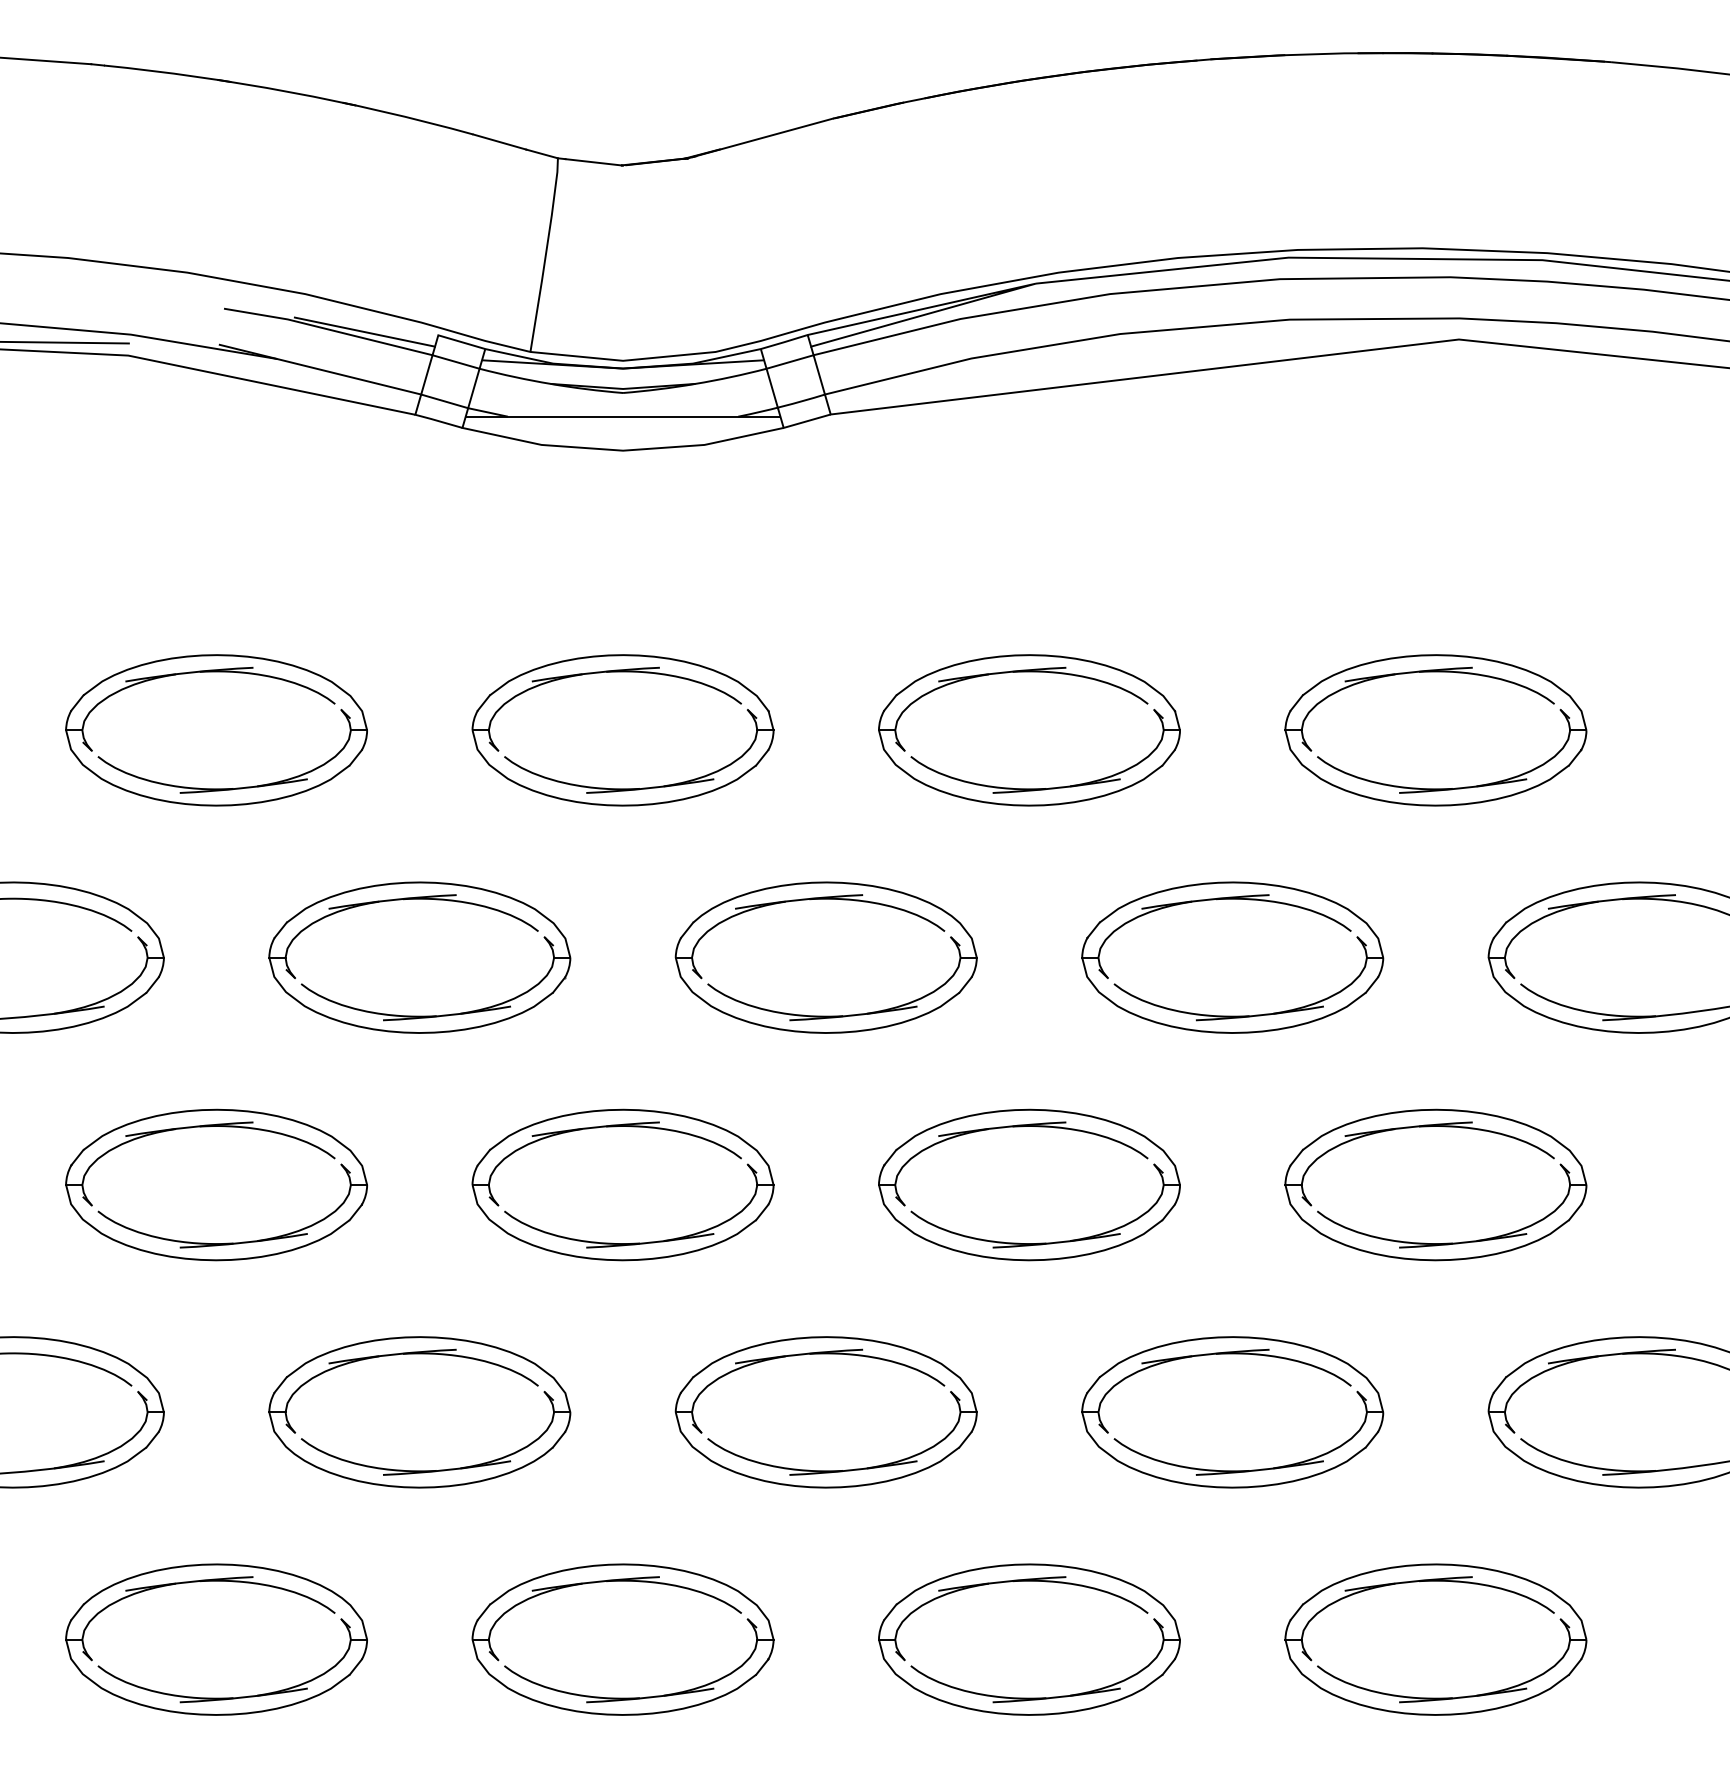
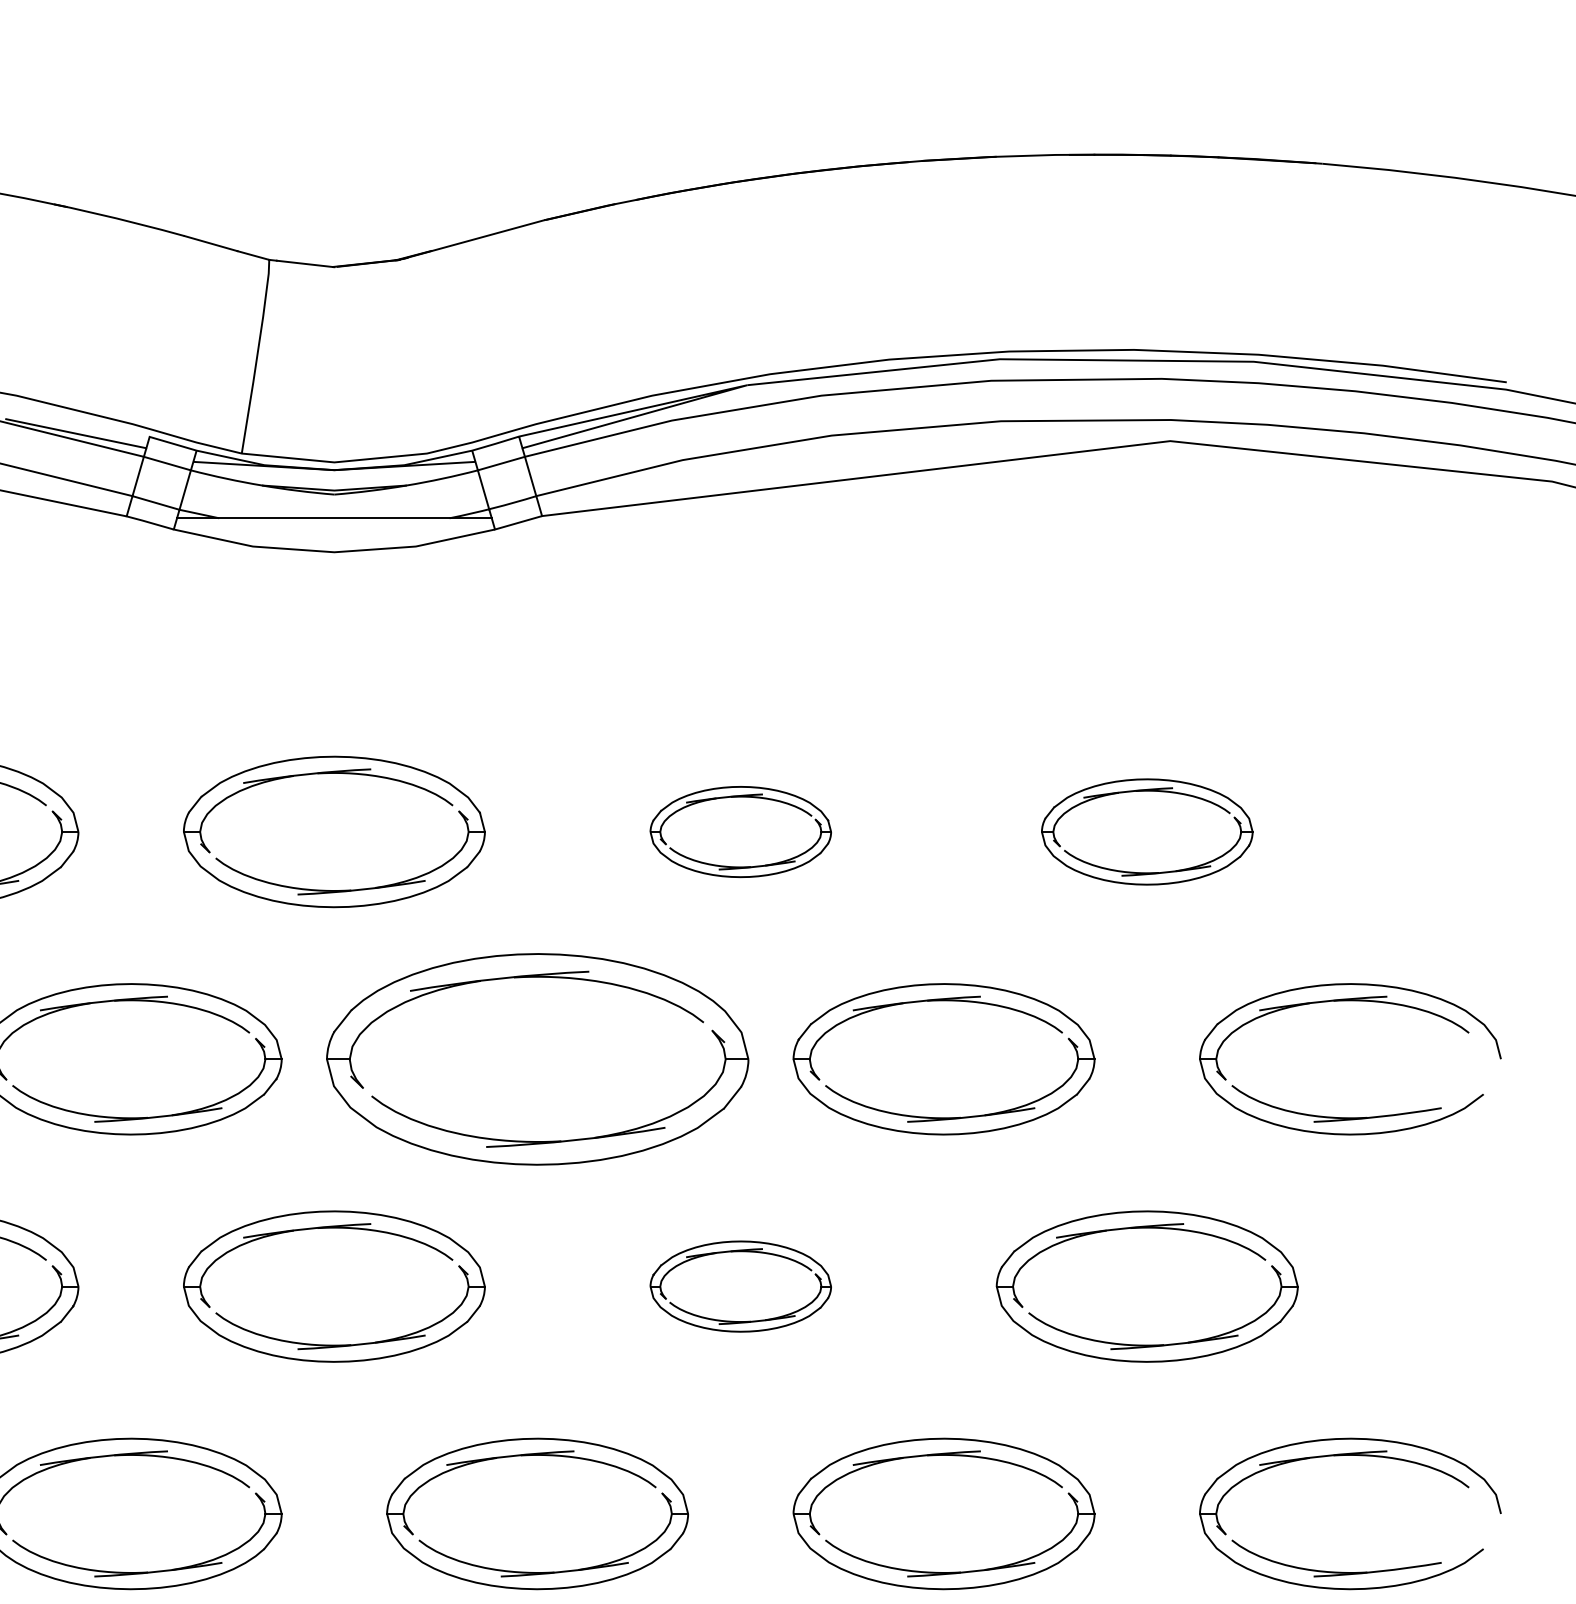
part: (1029, 730) -> (740, 832), size x0.6
part: (1435, 730) -> (1146, 832), size x0.7
part: (825, 957) -> (536, 1059), size x1.4
part: (1029, 1184) -> (740, 1286), size x0.6

